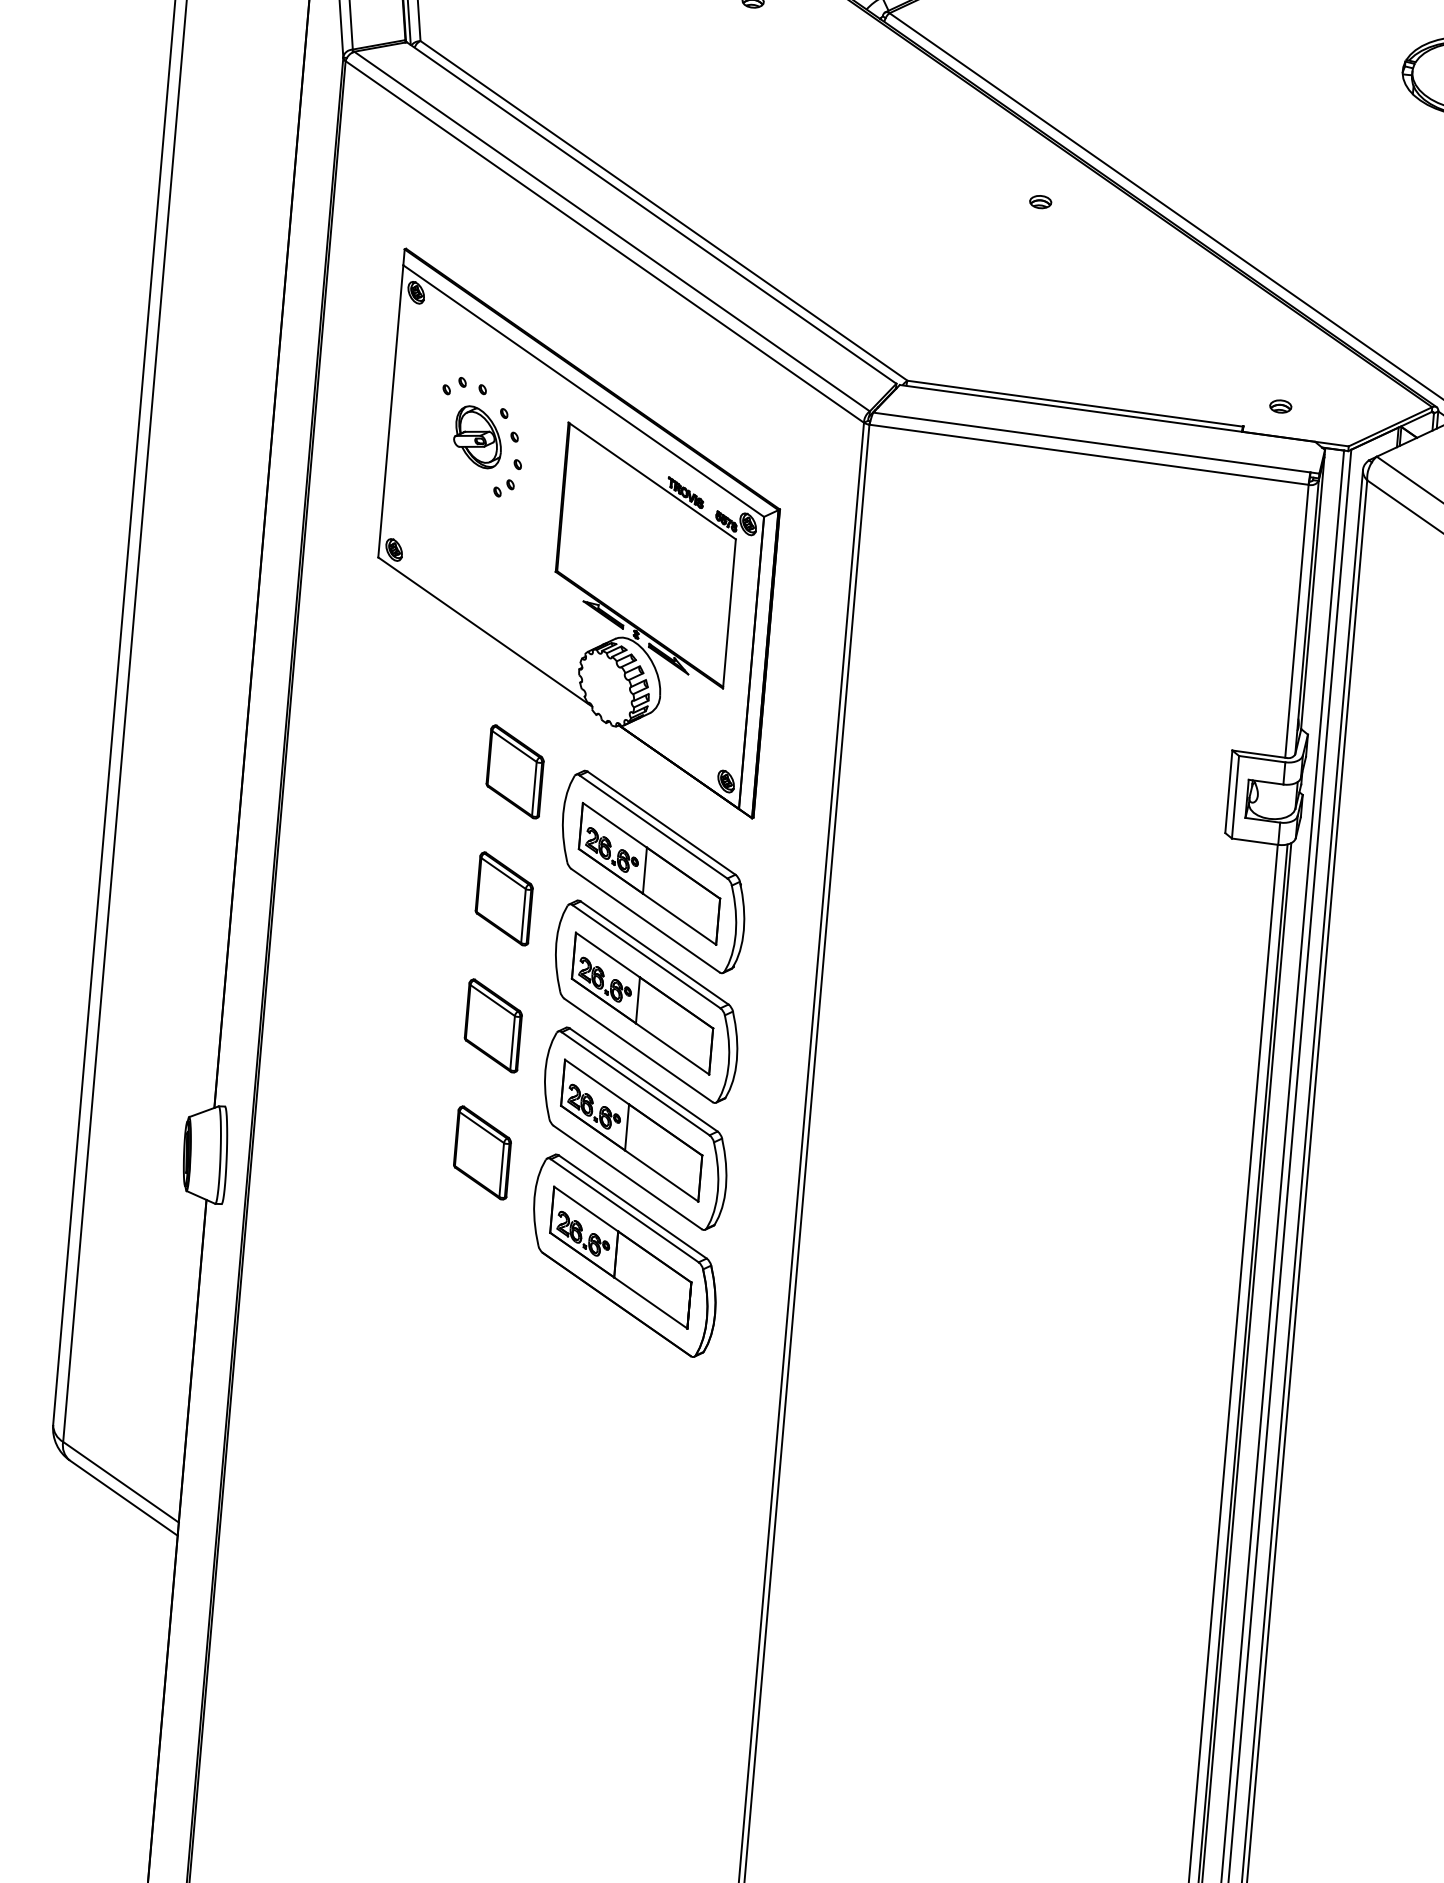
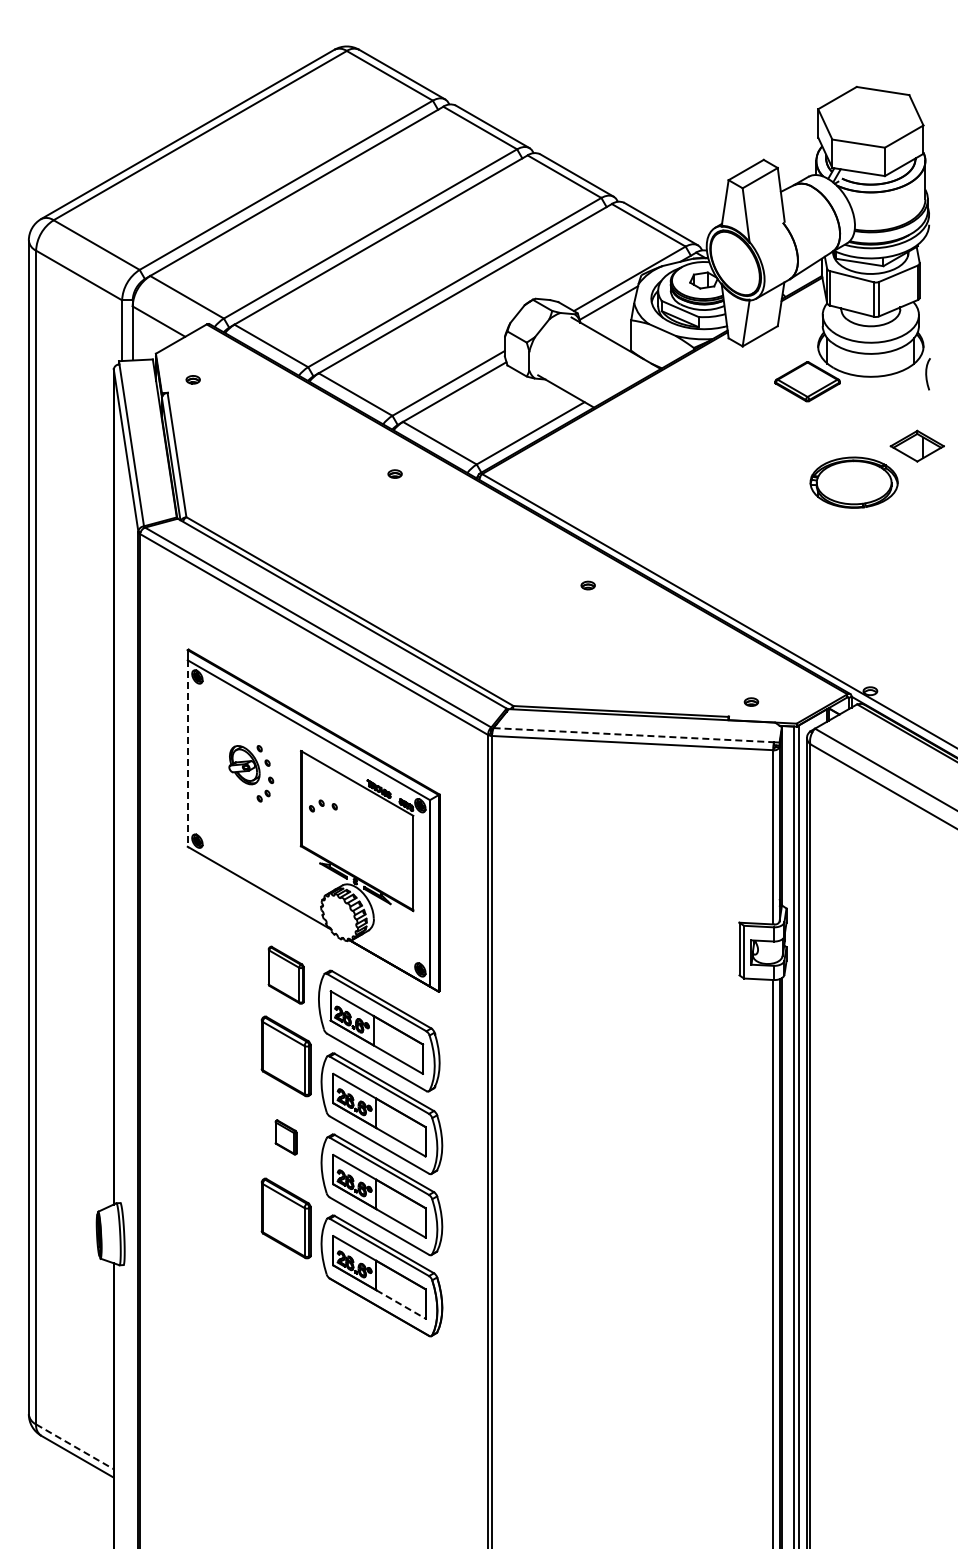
part: (465, 386) -> (323, 805), moved
line: (390, 412) -> (187, 754), solid -> dashed
line: (1093, 443) -> (634, 735), solid -> dashed
part: (503, 897) -> (285, 1055), size x1.4
part: (492, 1025) -> (285, 1137), size x0.6
part: (481, 1152) -> (285, 1218), size x1.4
line: (651, 1303) -> (401, 1304), solid -> dashed
line: (120, 1481) -> (74, 1446), solid -> dashed

